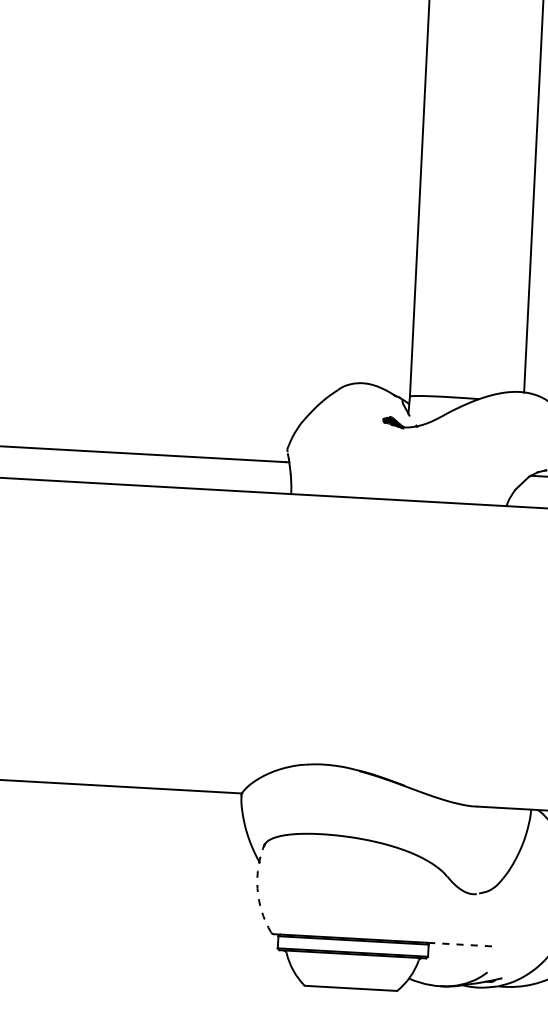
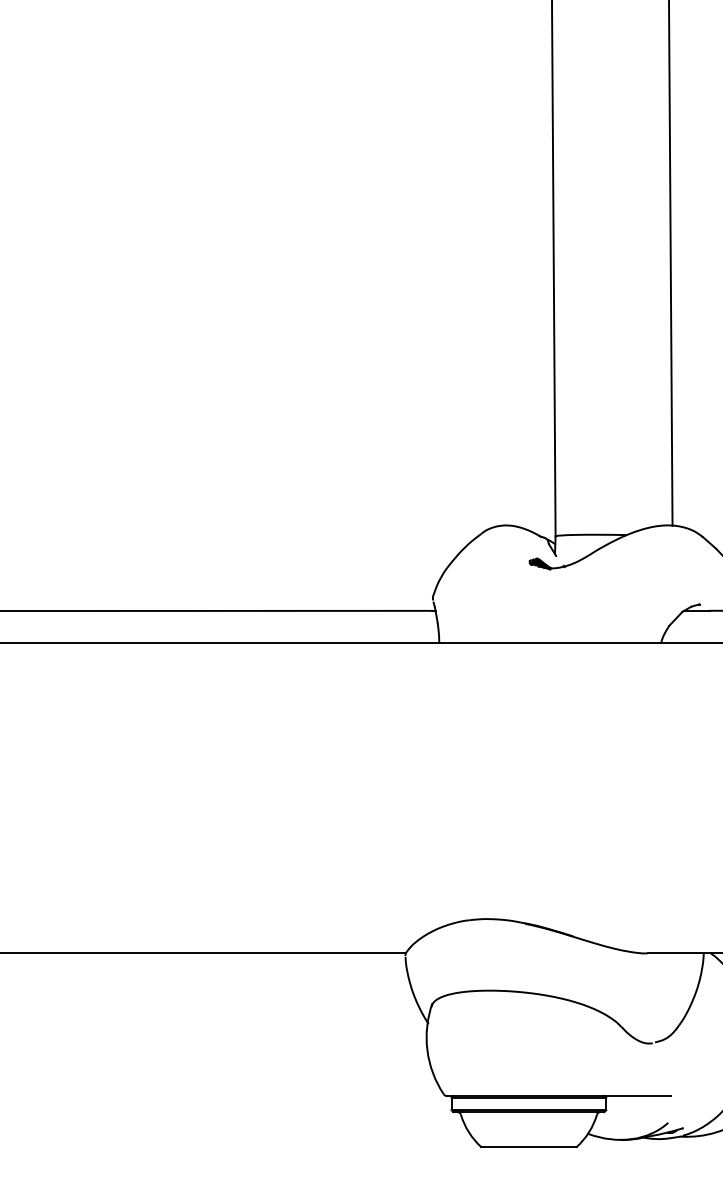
arc: (257, 888) -> (427, 1050), dashed -> solid
line: (458, 944) -> (636, 1096), dashed -> solid

